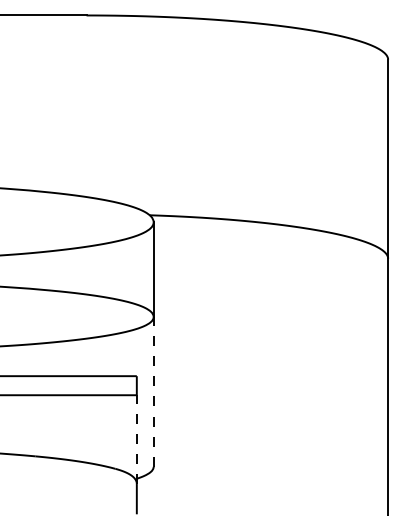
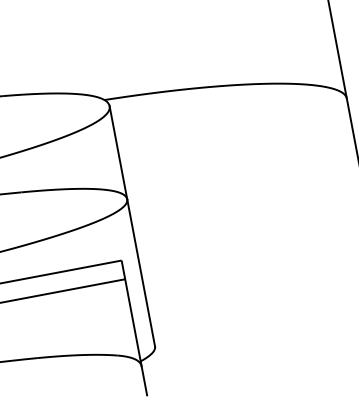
line: (153, 391) -> (140, 272), dashed -> solid
line: (136, 439) -> (133, 322), dashed -> solid

